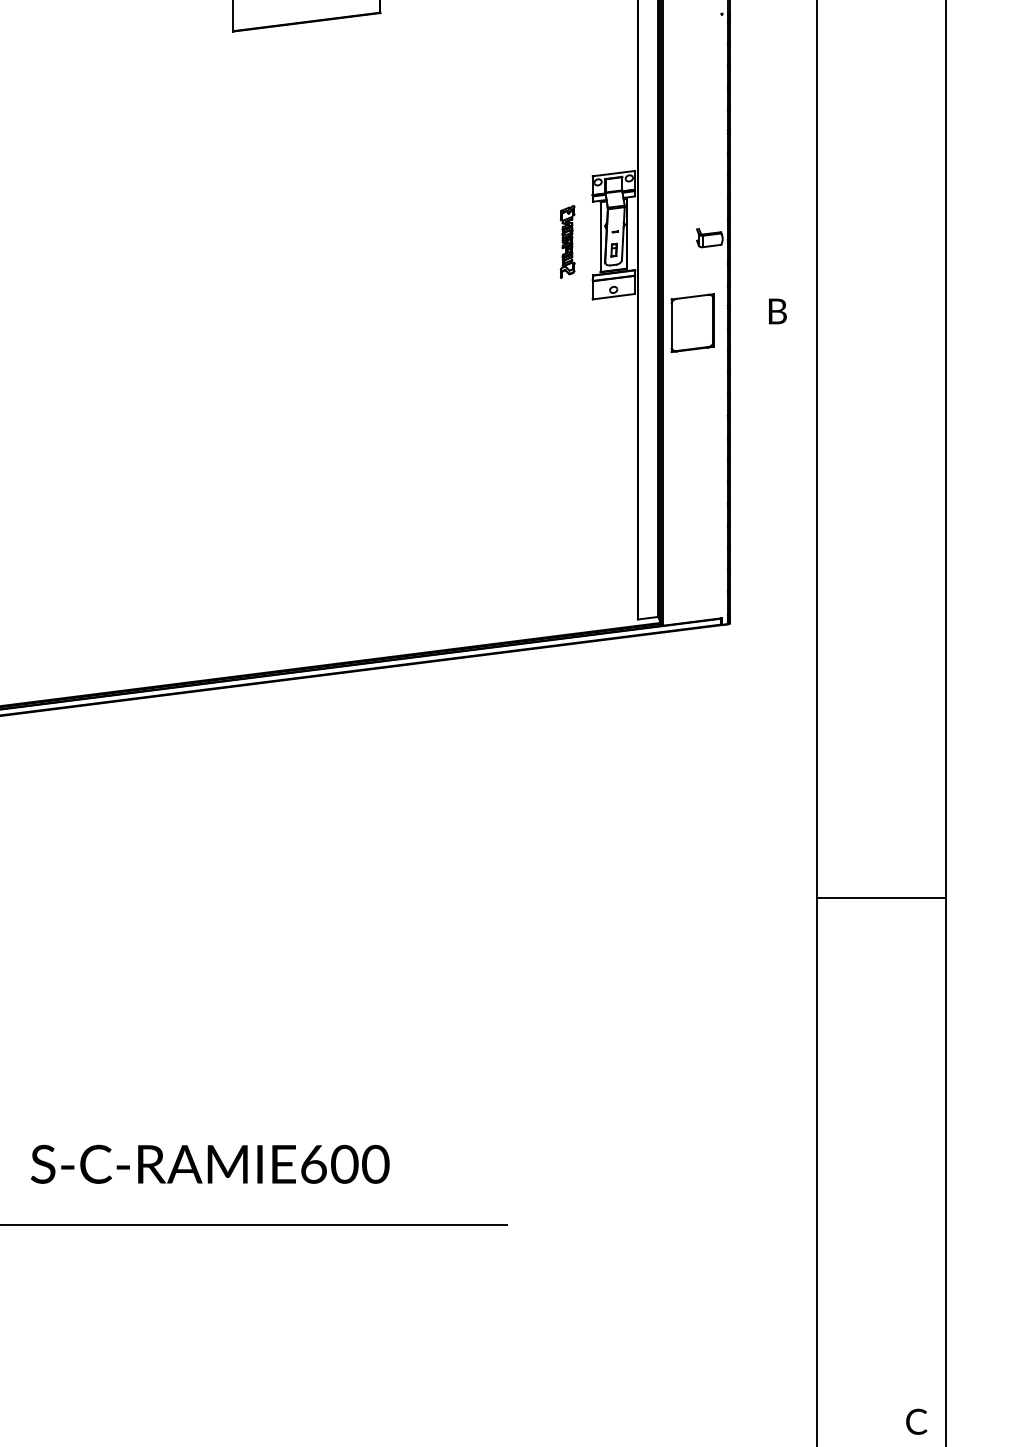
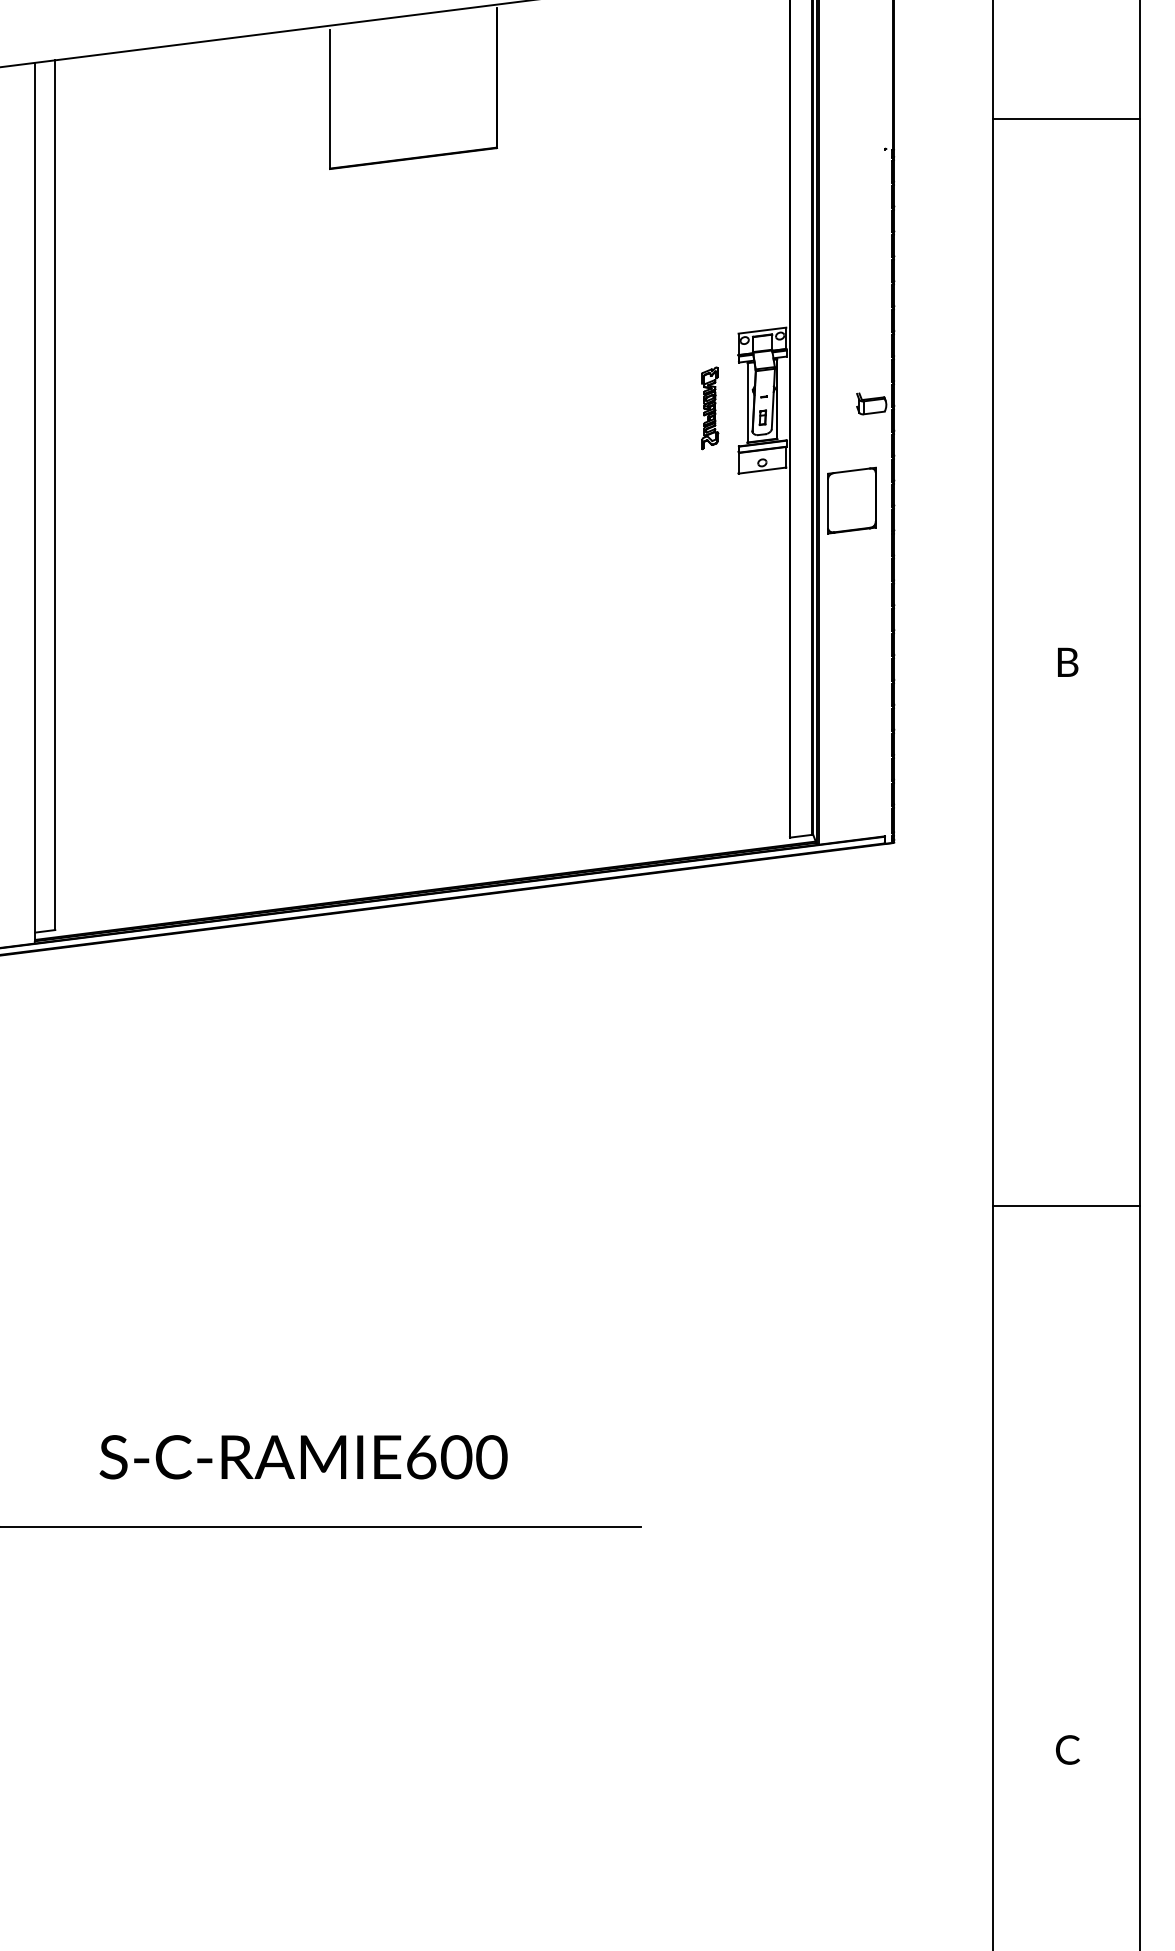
text: (778, 310) -> (1068, 661), moved
line: (881, 898) -> (1066, 1206), moved
text: (916, 1421) -> (1067, 1749), moved

